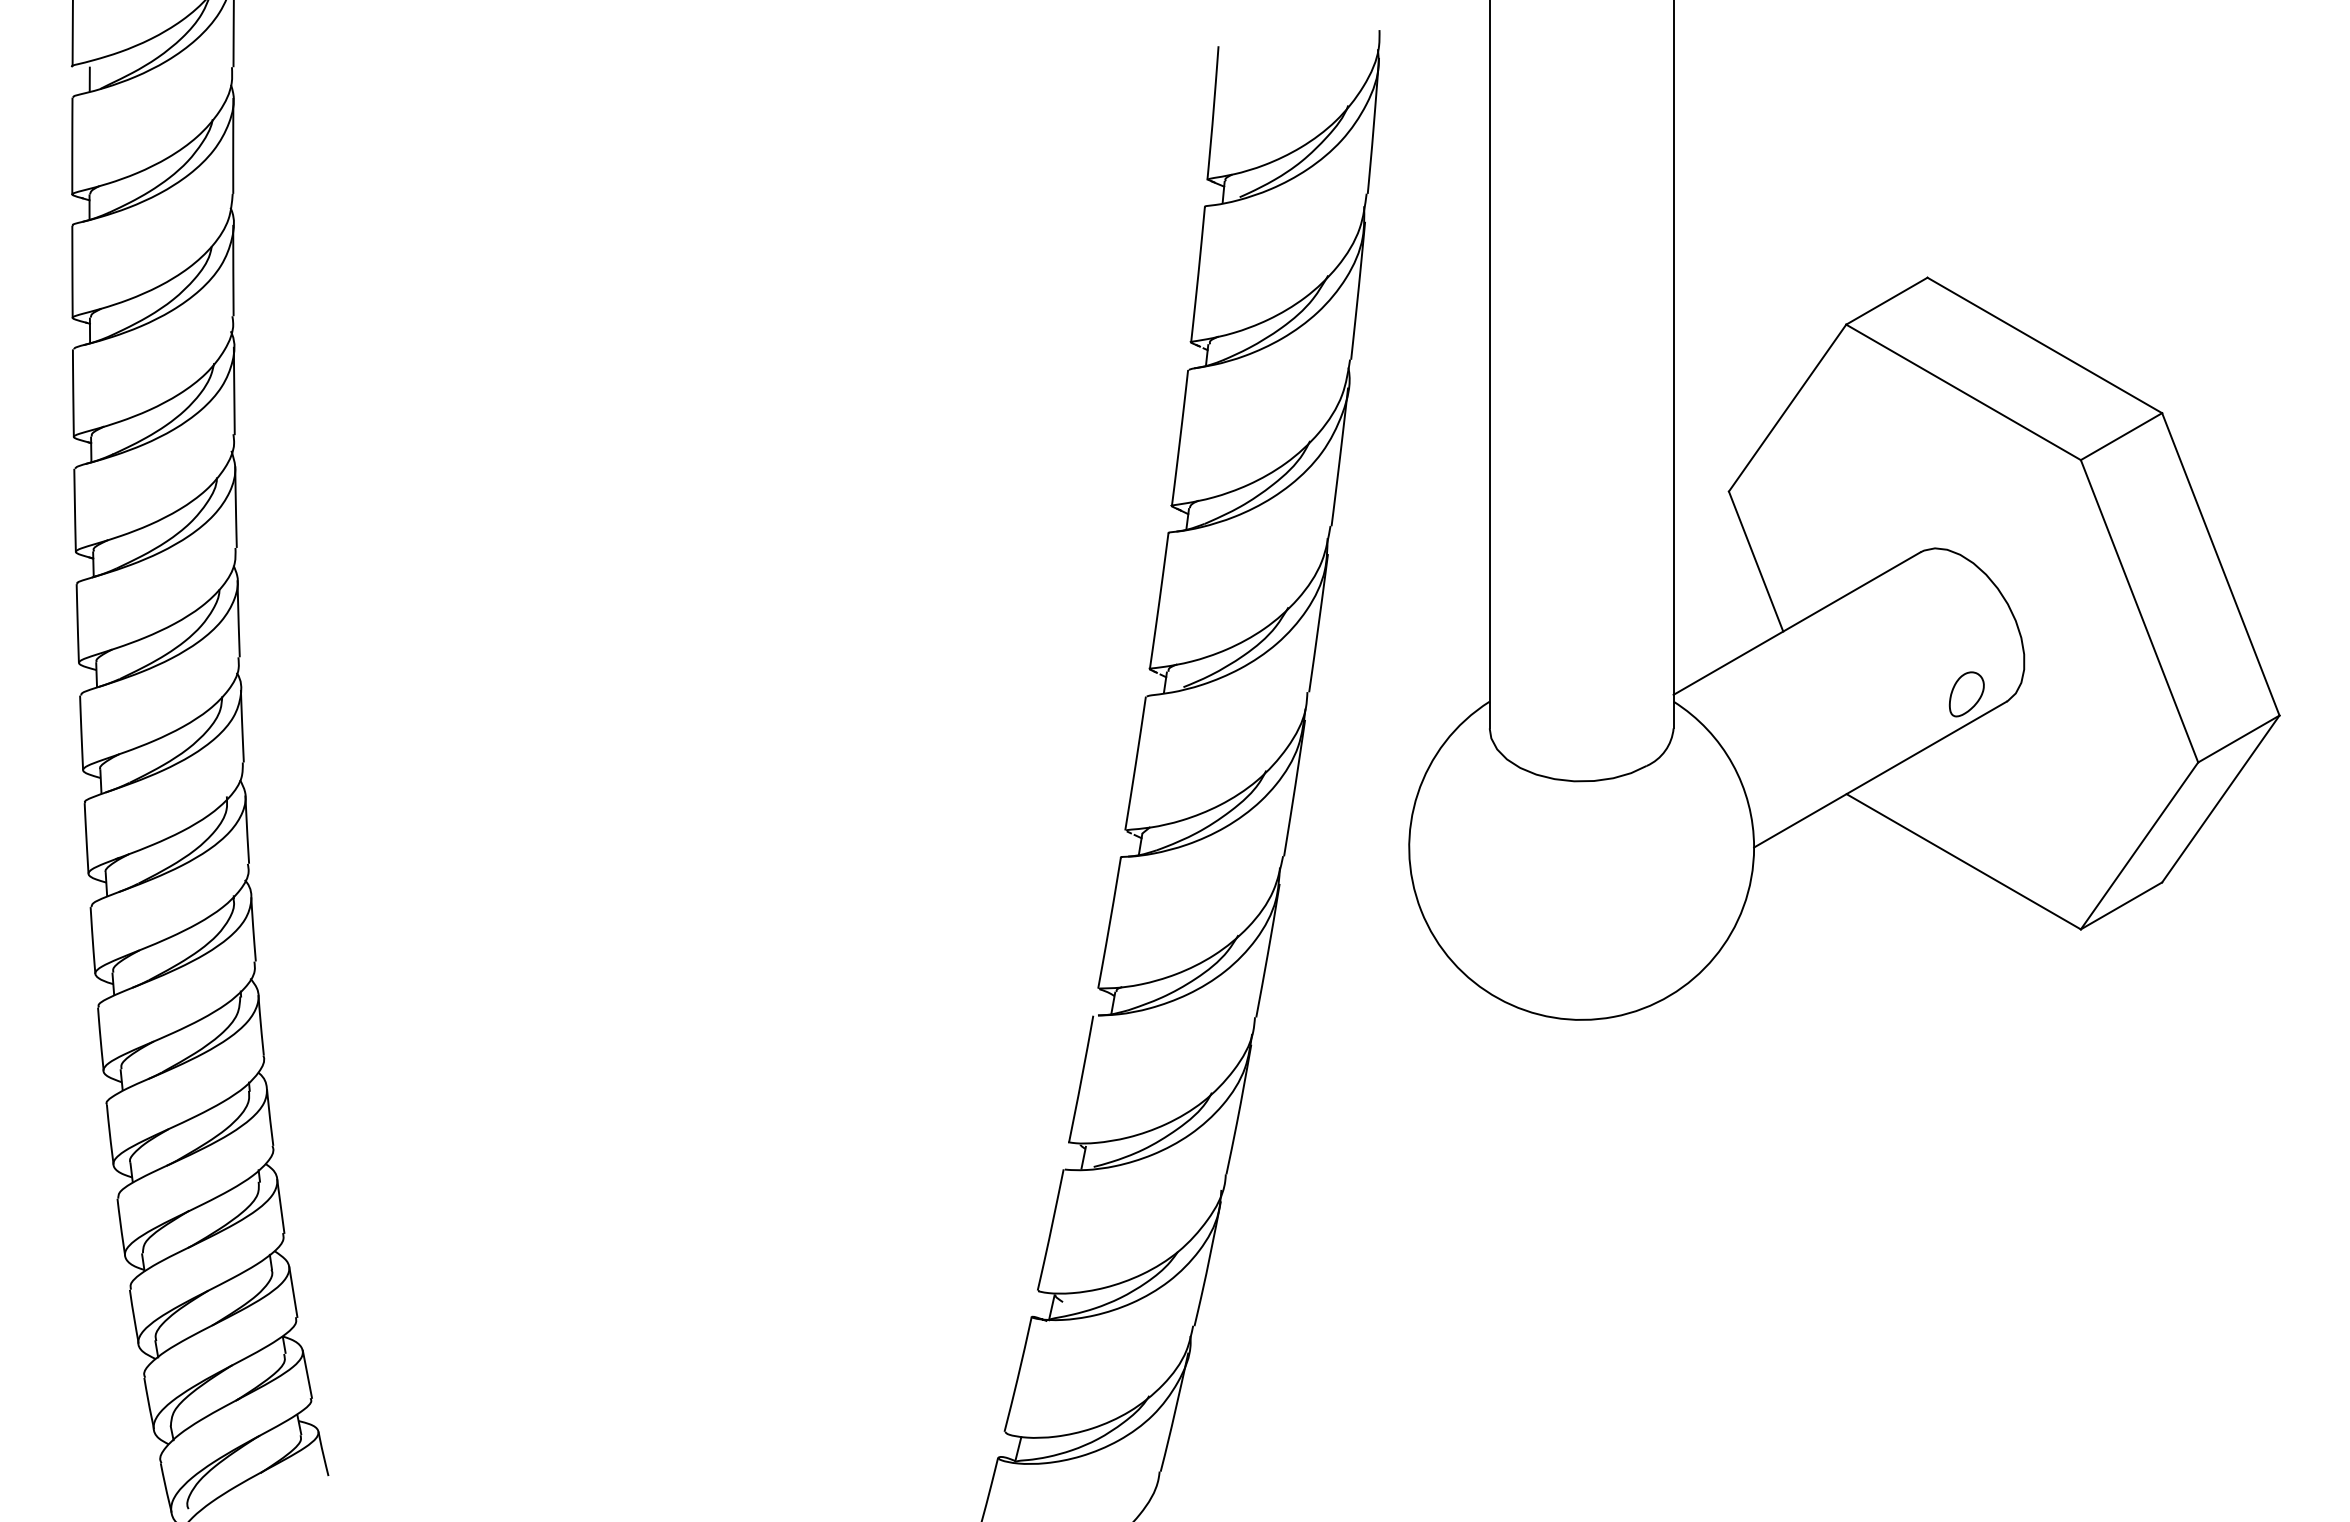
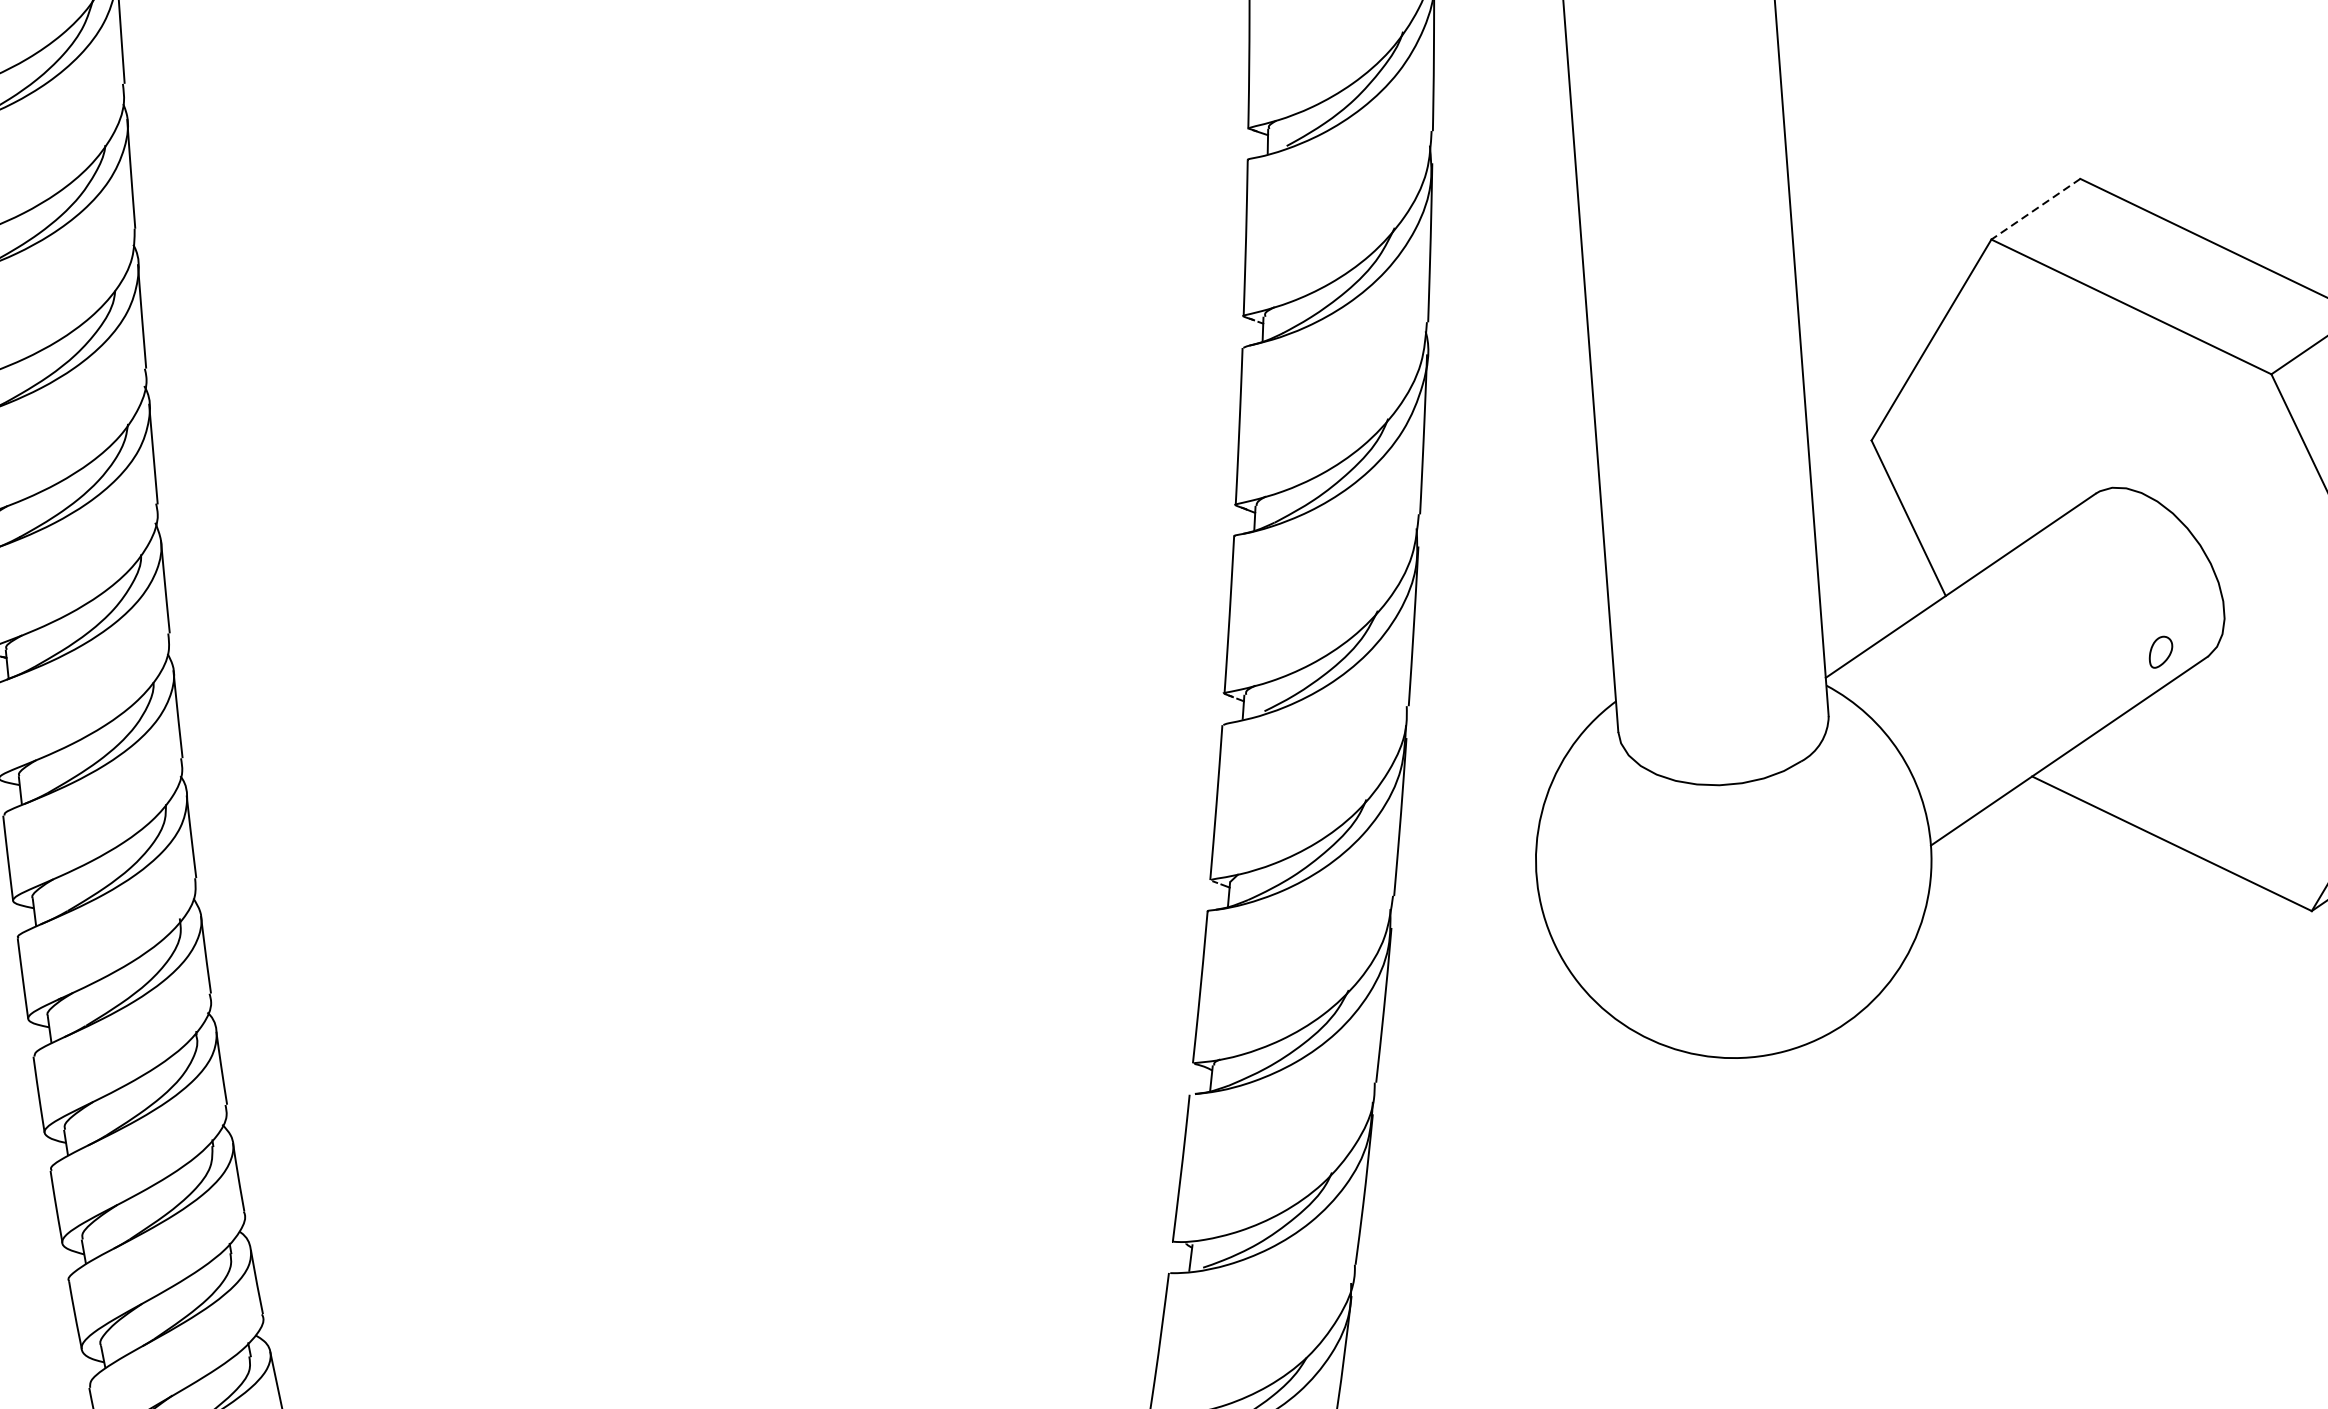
line: (1886, 301) -> (2035, 209), solid -> dashed
part: (1966, 694) -> (2160, 652), size x0.6

